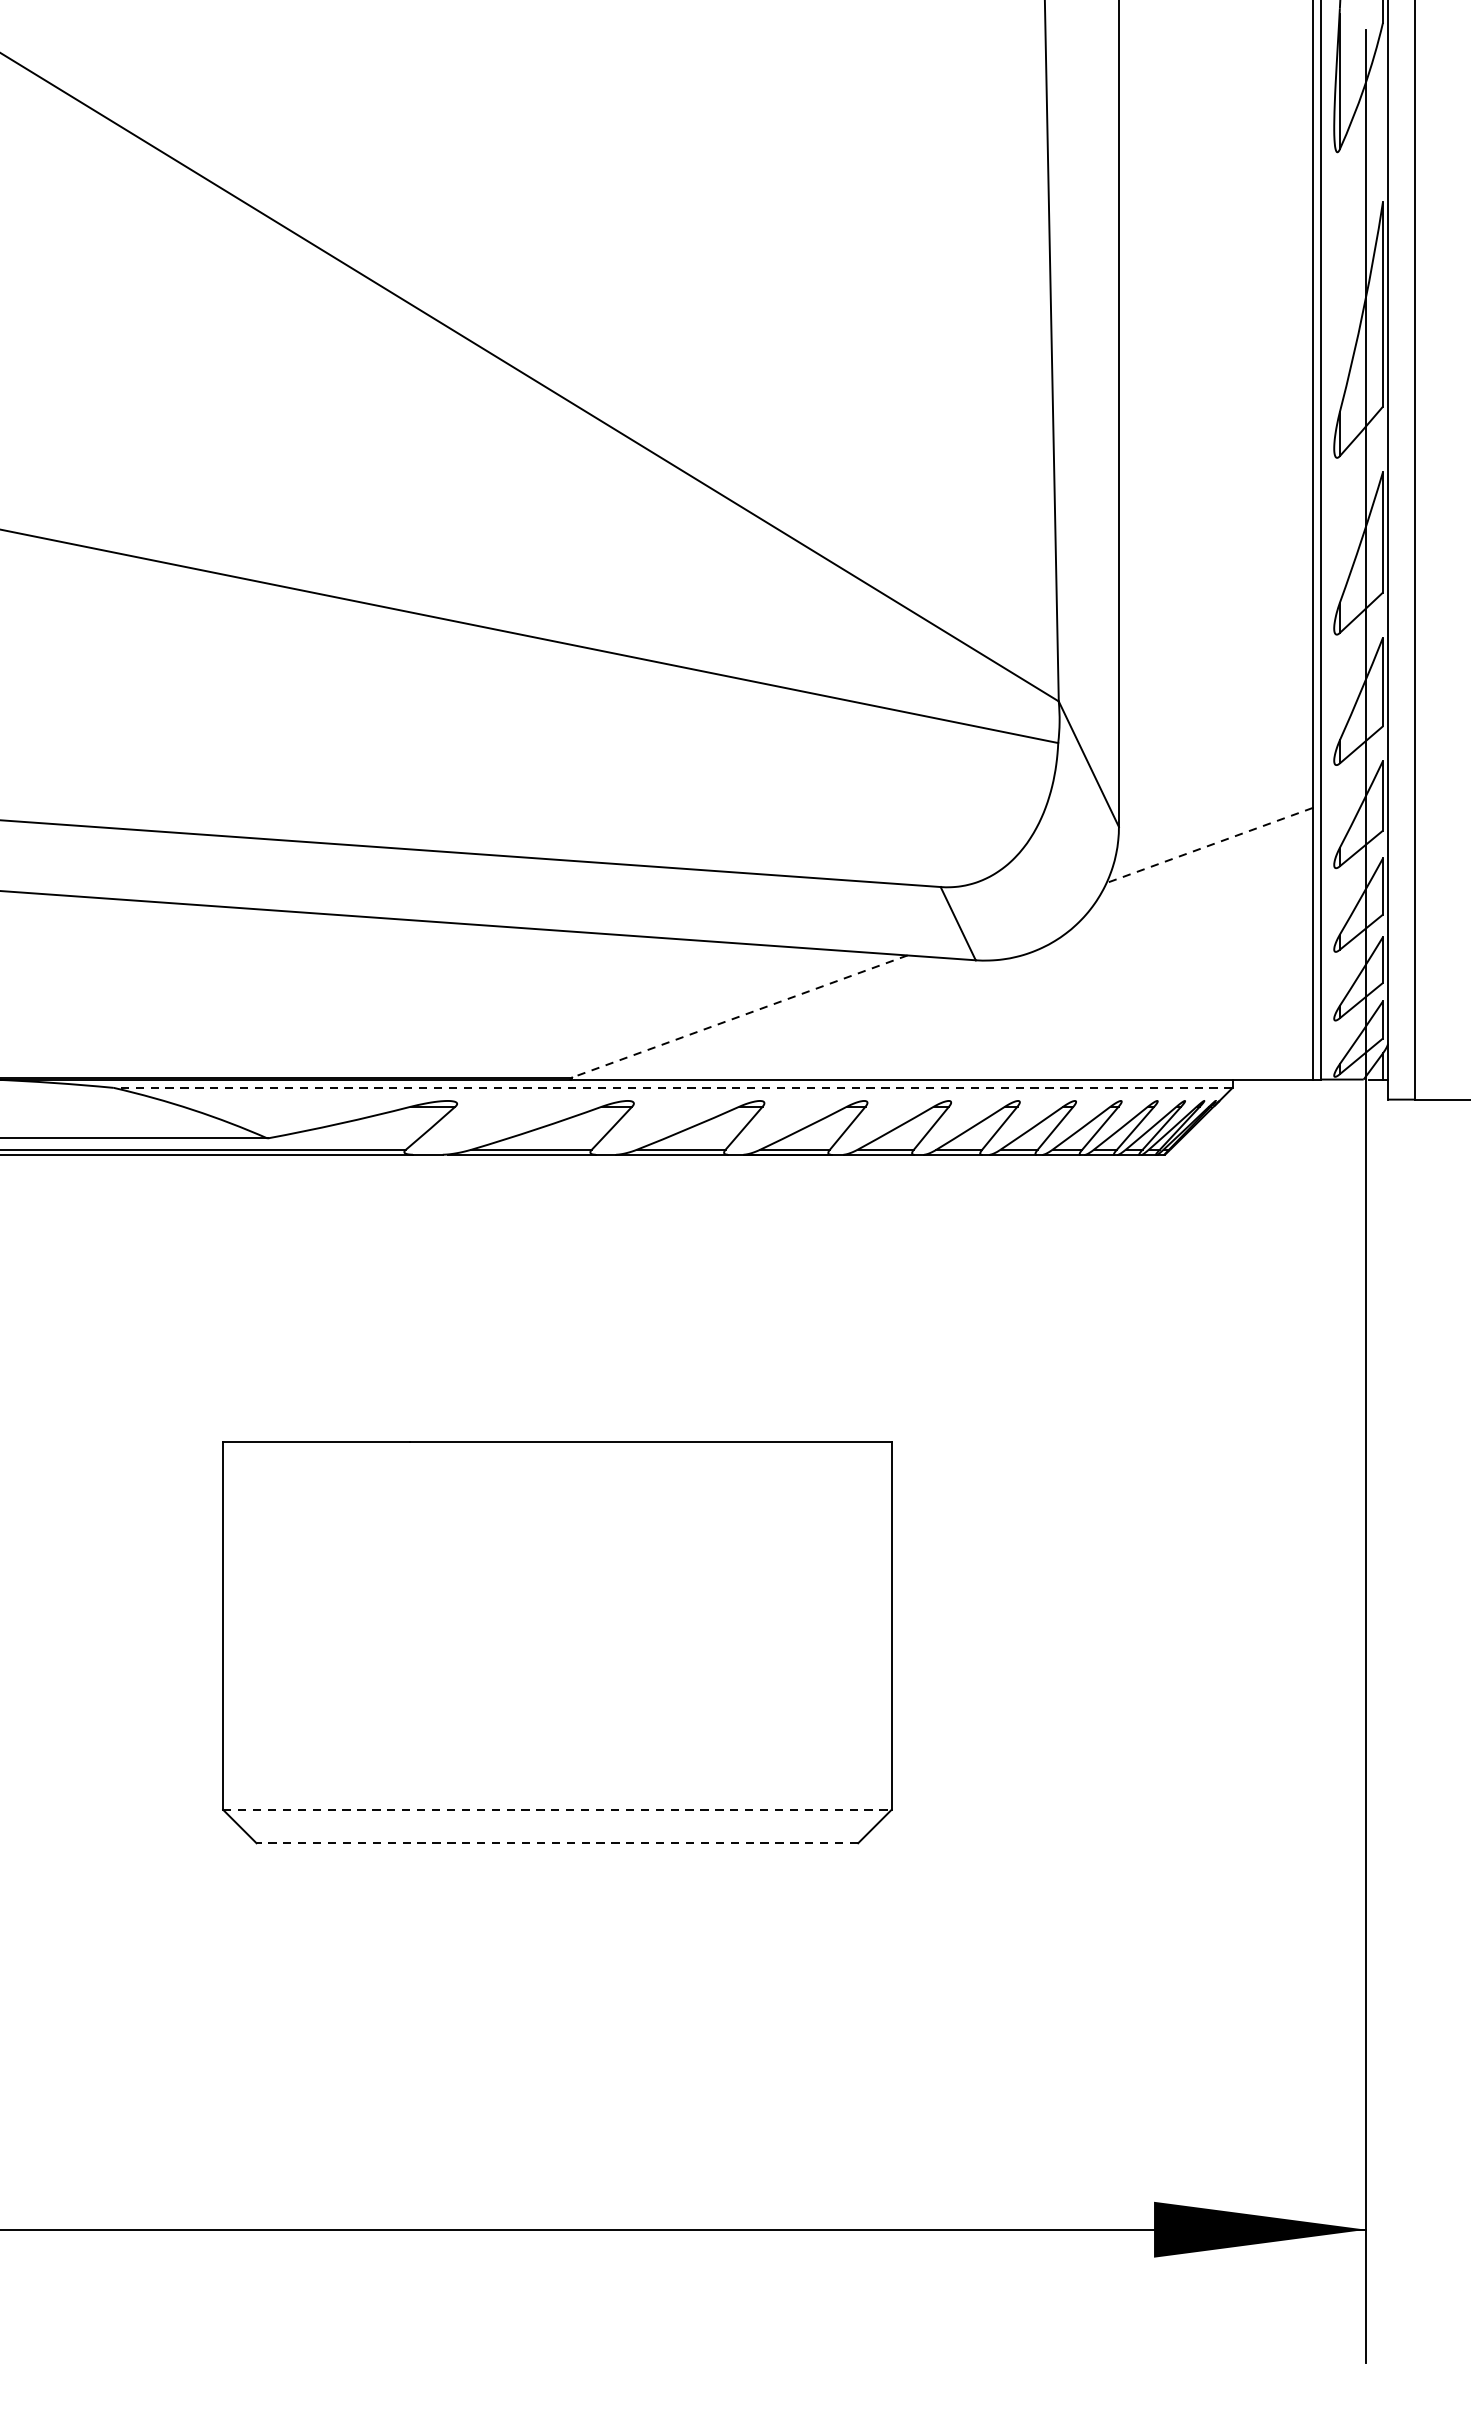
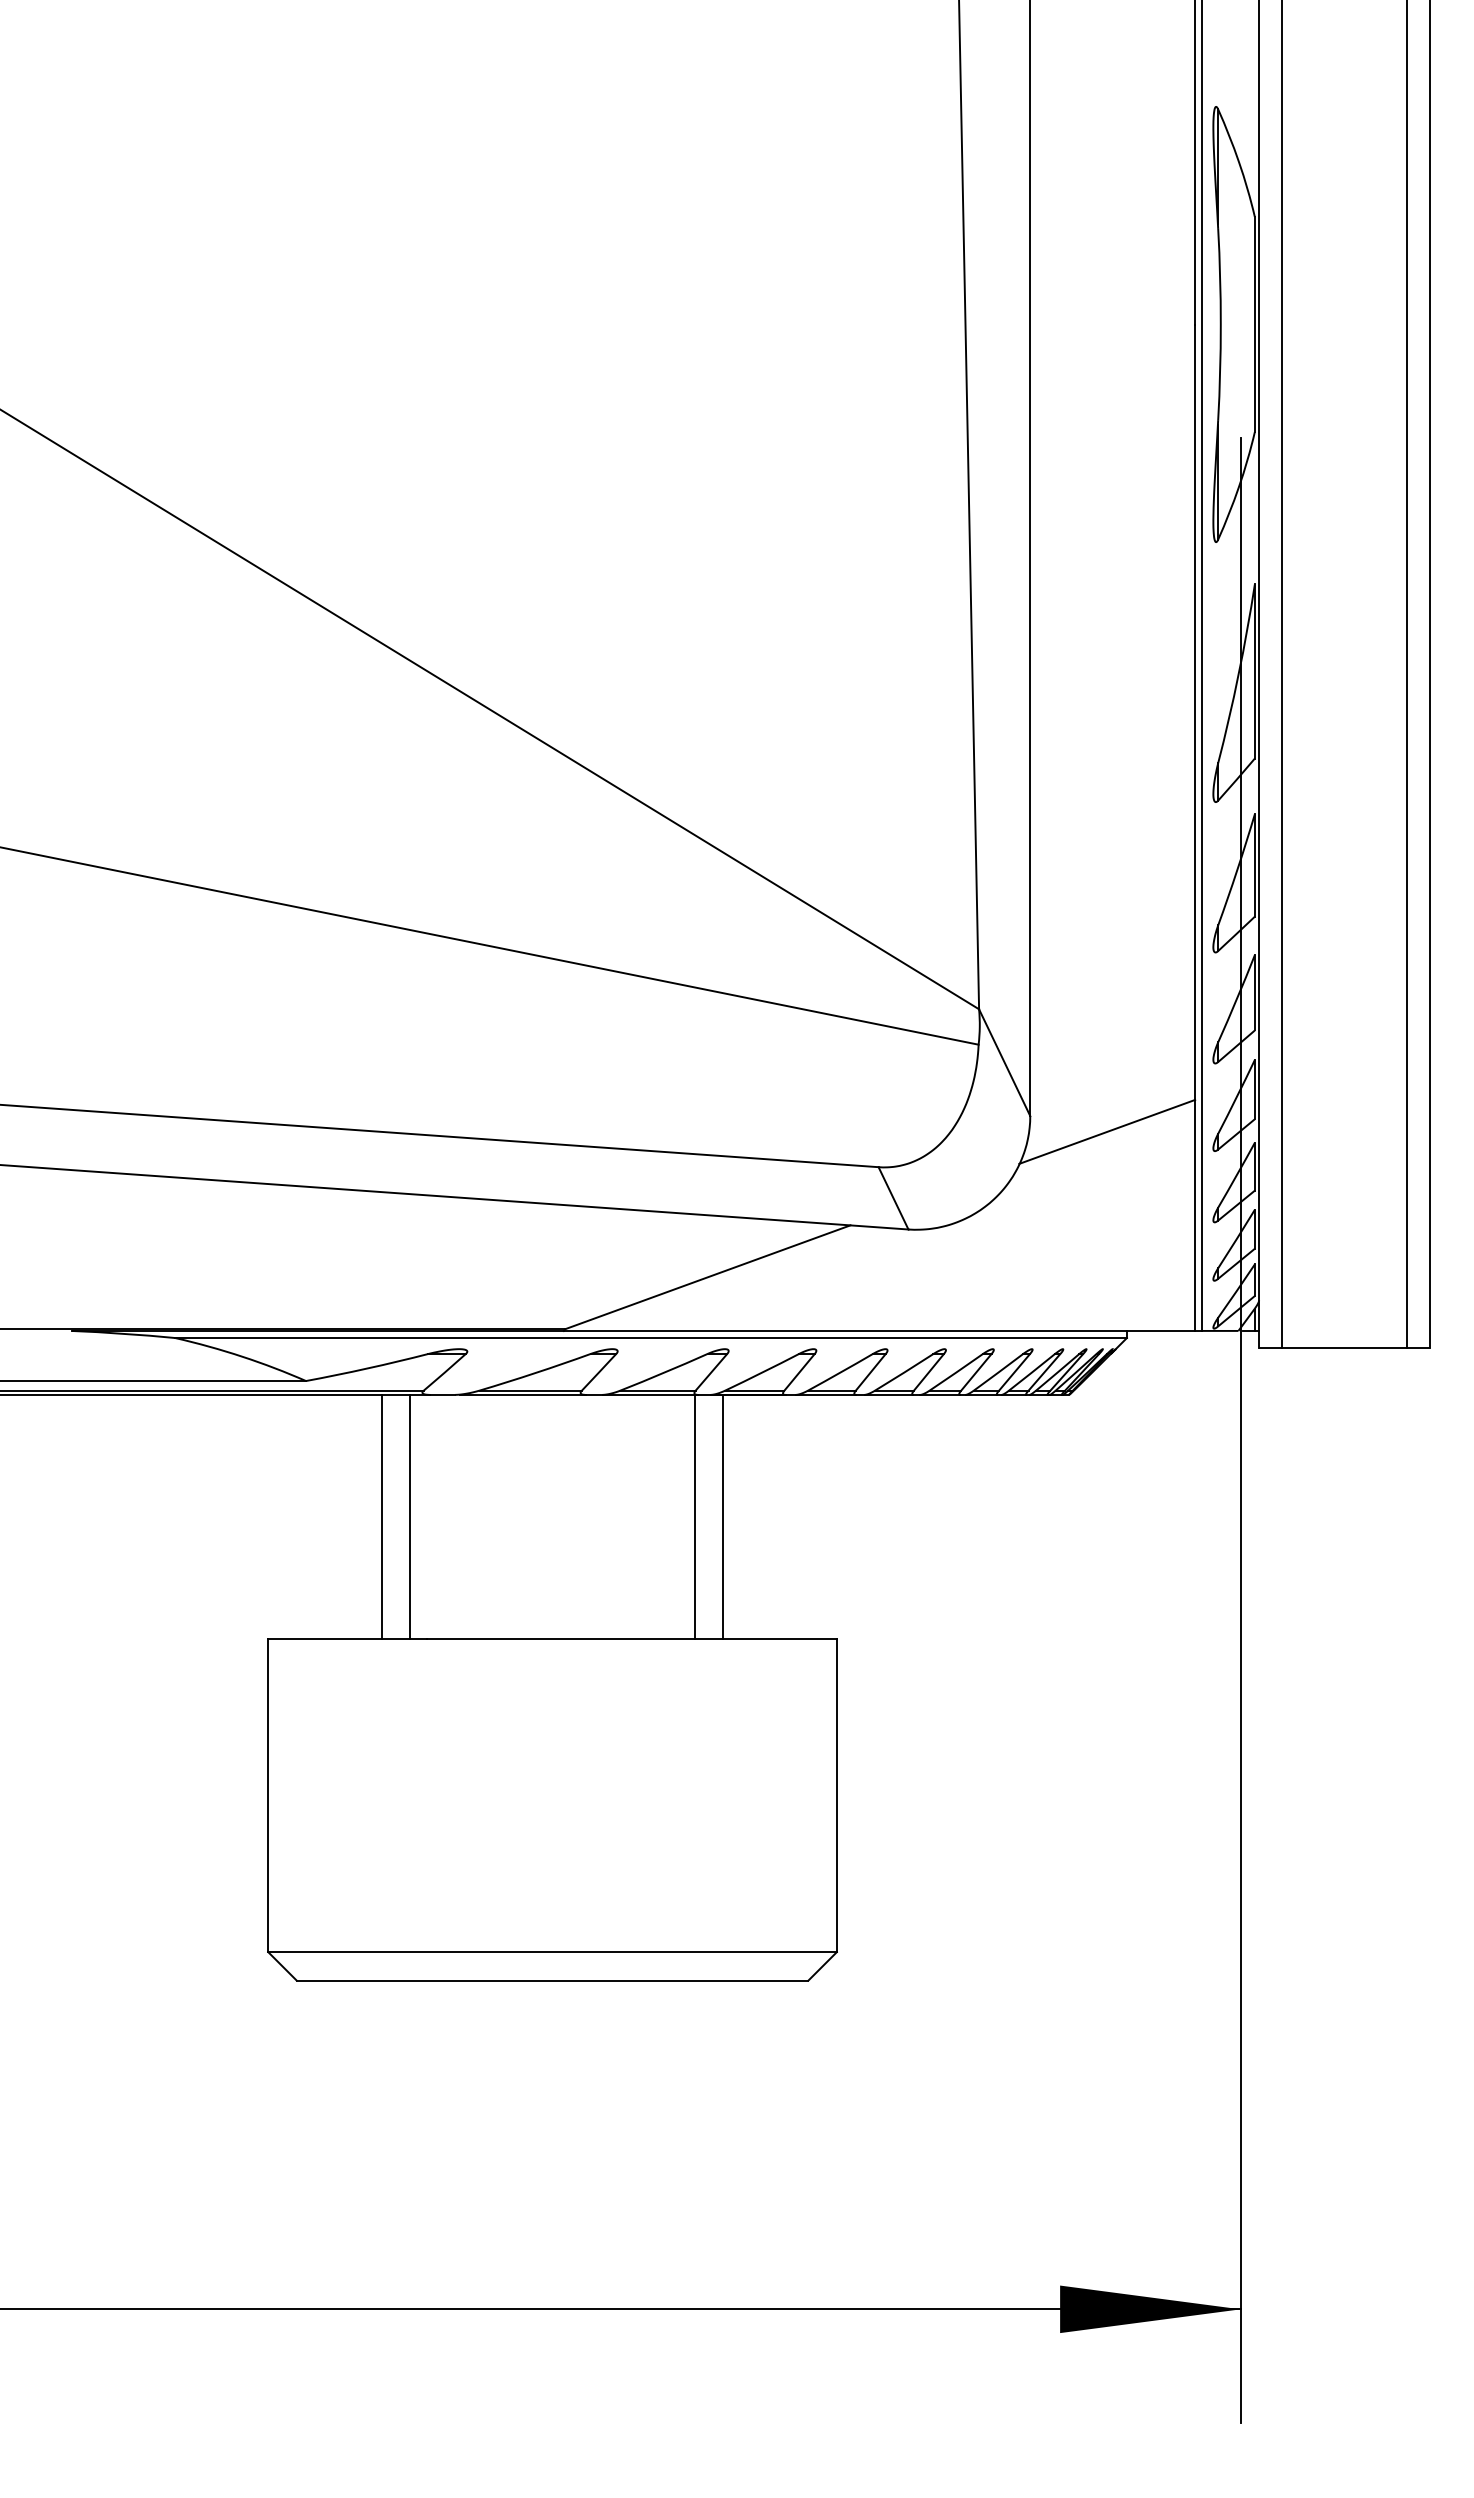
line: (1209, 845) -> (1107, 1131), dashed -> solid
line: (739, 1016) -> (707, 1277), dashed -> solid
line: (673, 1088) -> (651, 1338), dashed -> solid
line: (356, 1297) -> (381, 1516), added
line: (390, 1297) -> (410, 1516), added
line: (724, 1297) -> (694, 1516), added
line: (758, 1297) -> (723, 1516), added
line: (558, 1810) -> (553, 1952), dashed -> solid
line: (557, 1843) -> (552, 1980), dashed -> solid

